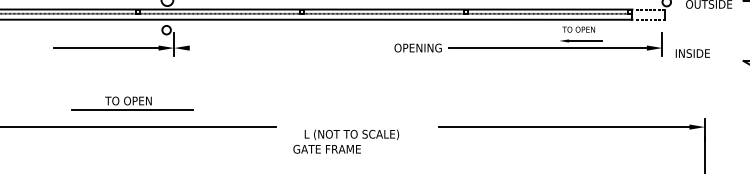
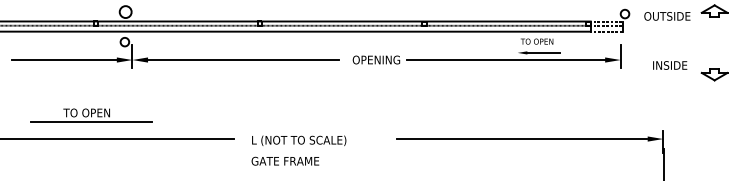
line: (650, 13) -> (608, 25), added
line: (285, 48) -> (243, 60), added
text: (693, 53) -> (670, 65), moved
text: (352, 134) -> (299, 140), moved

